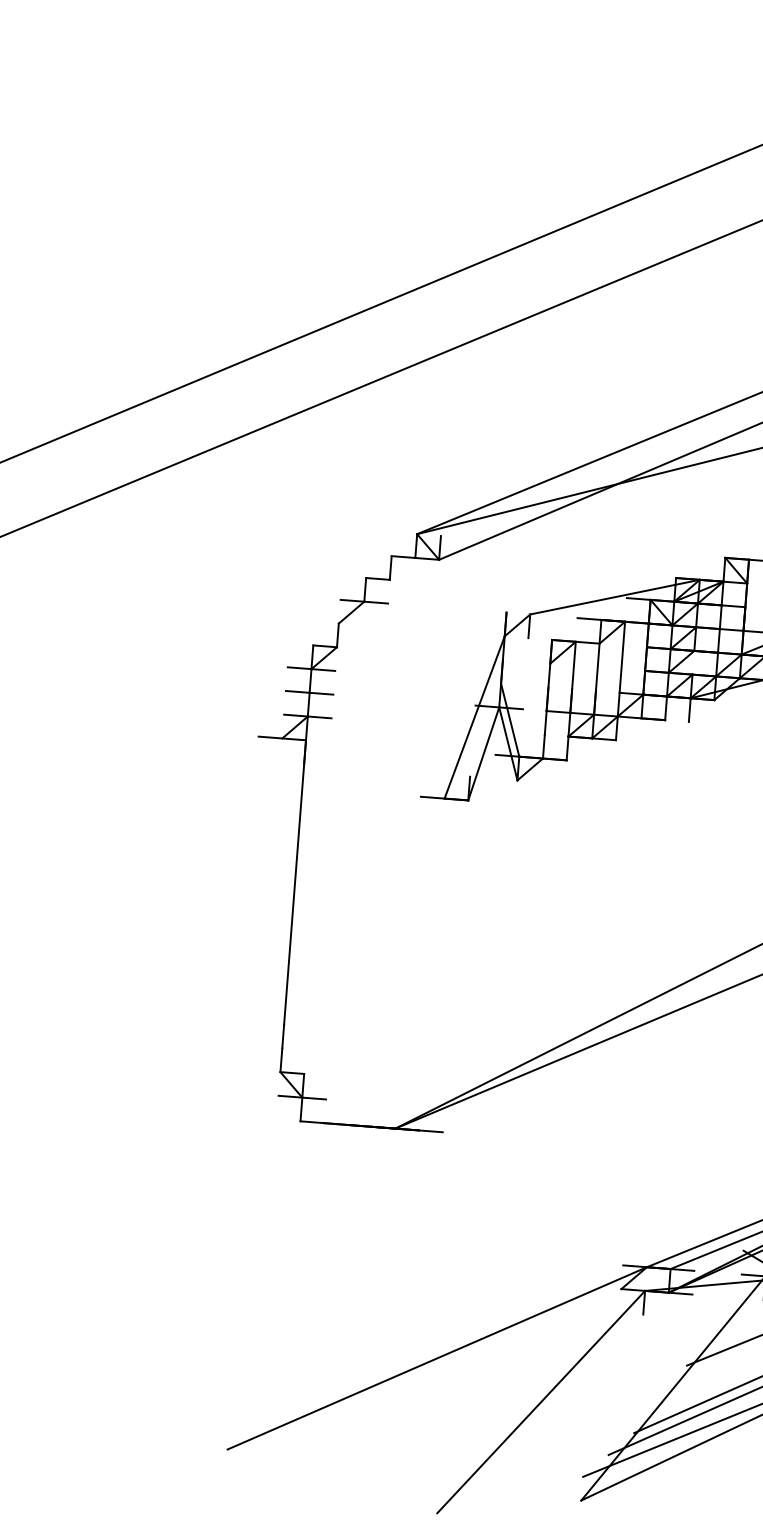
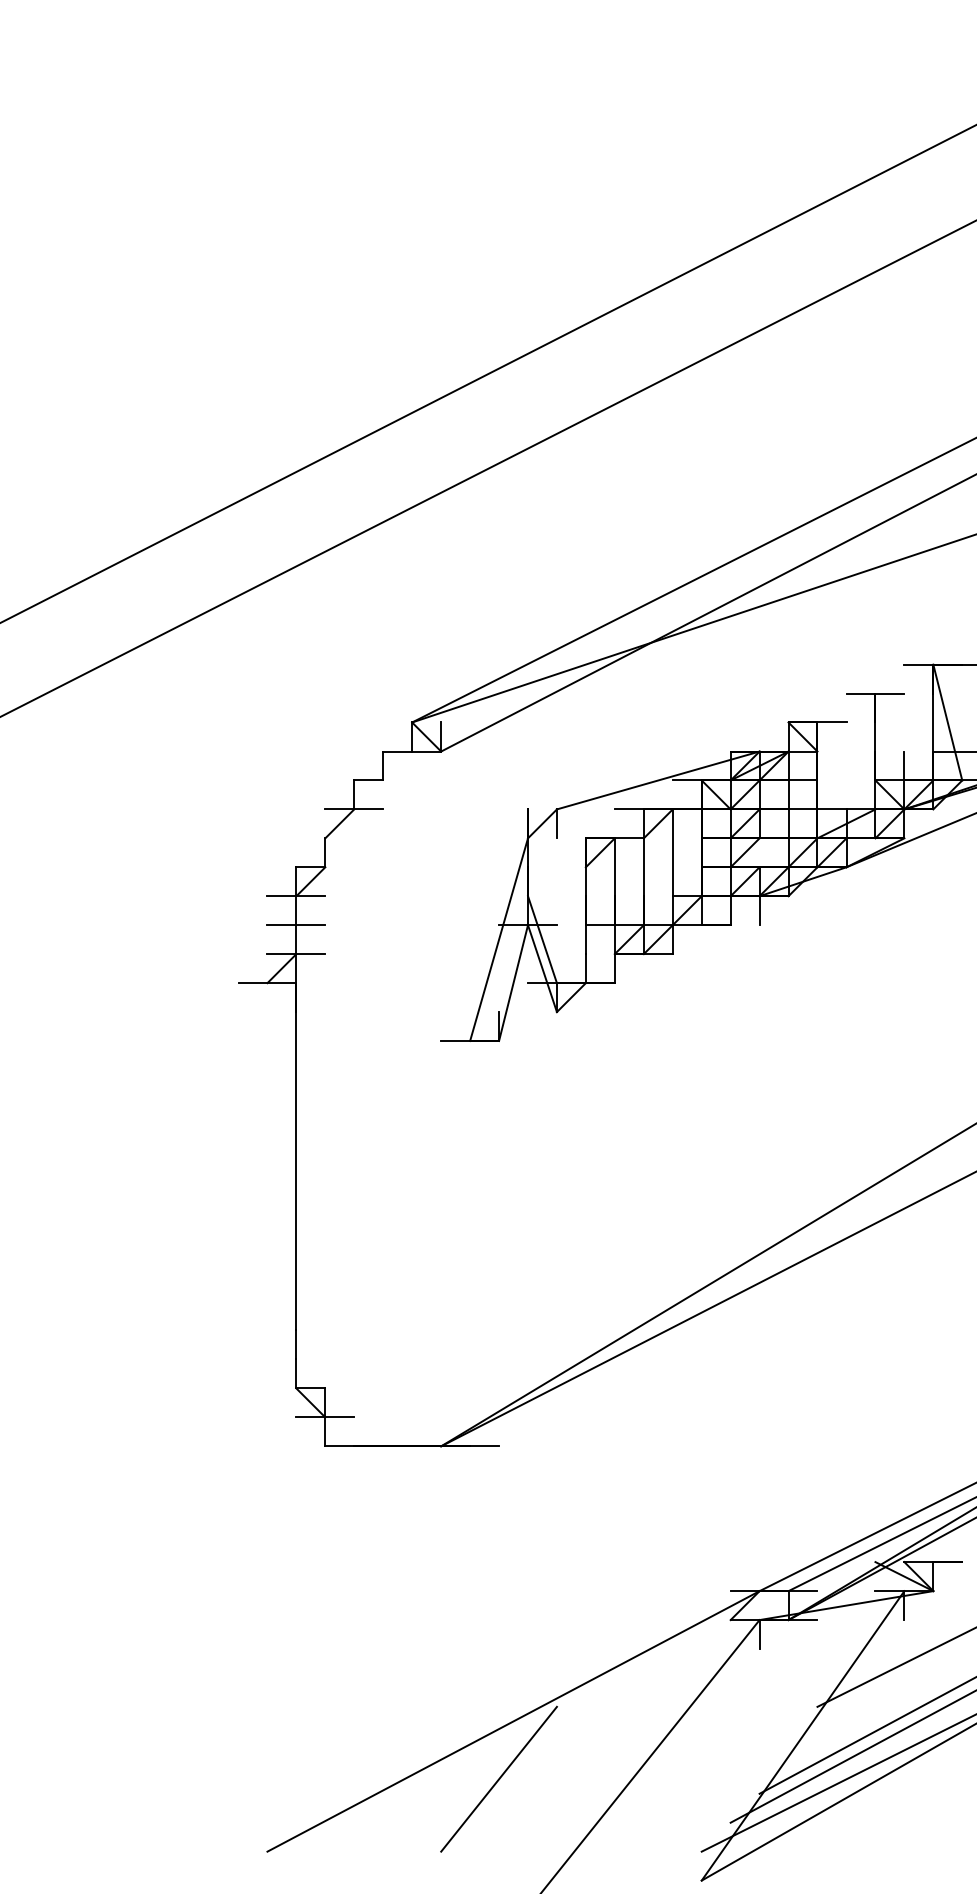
line: (421, 1404) -> (498, 1778), added

